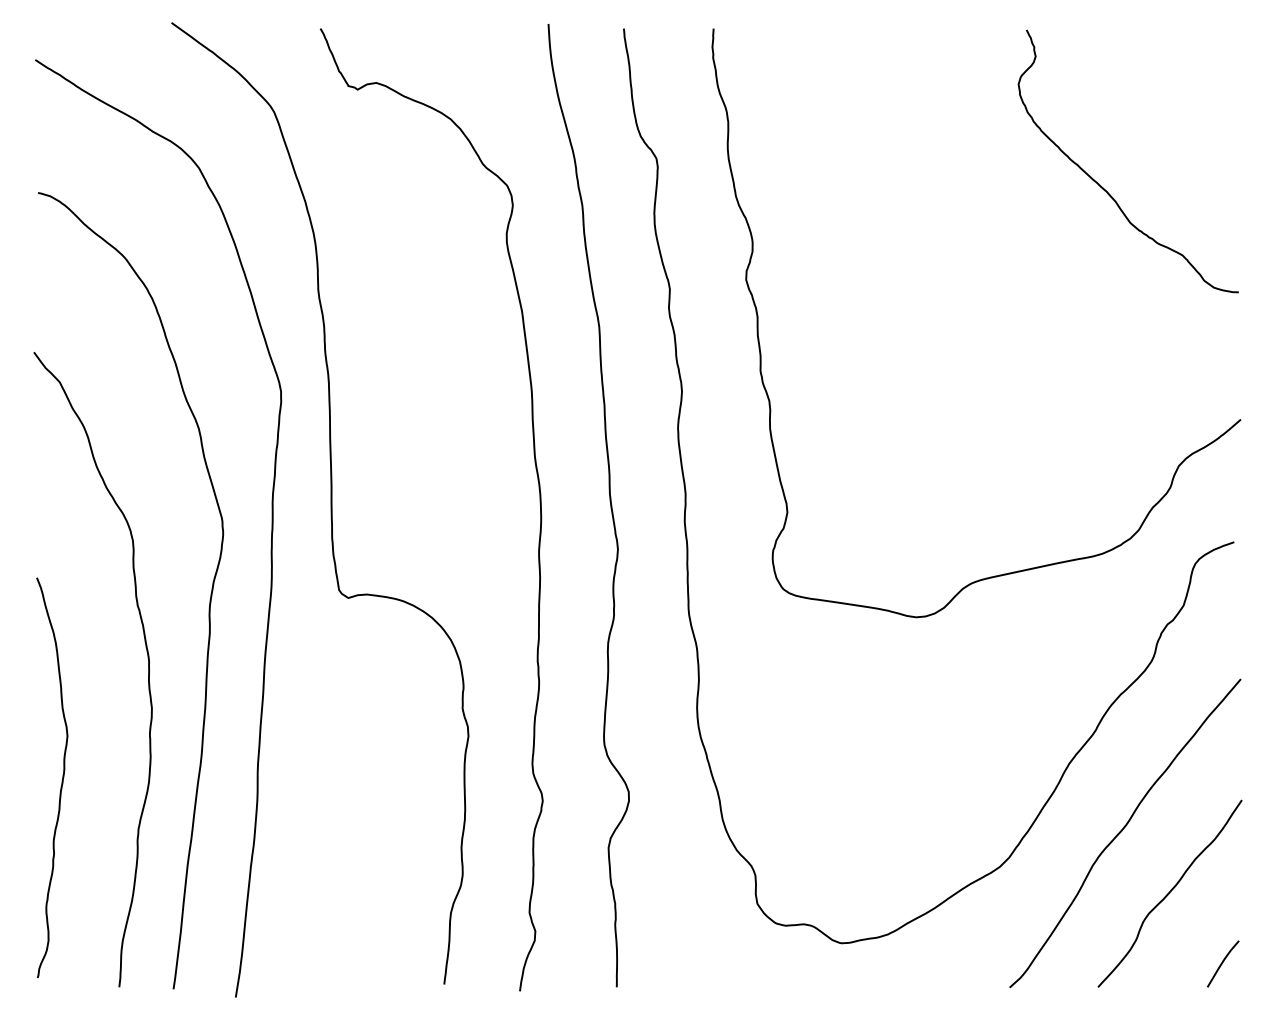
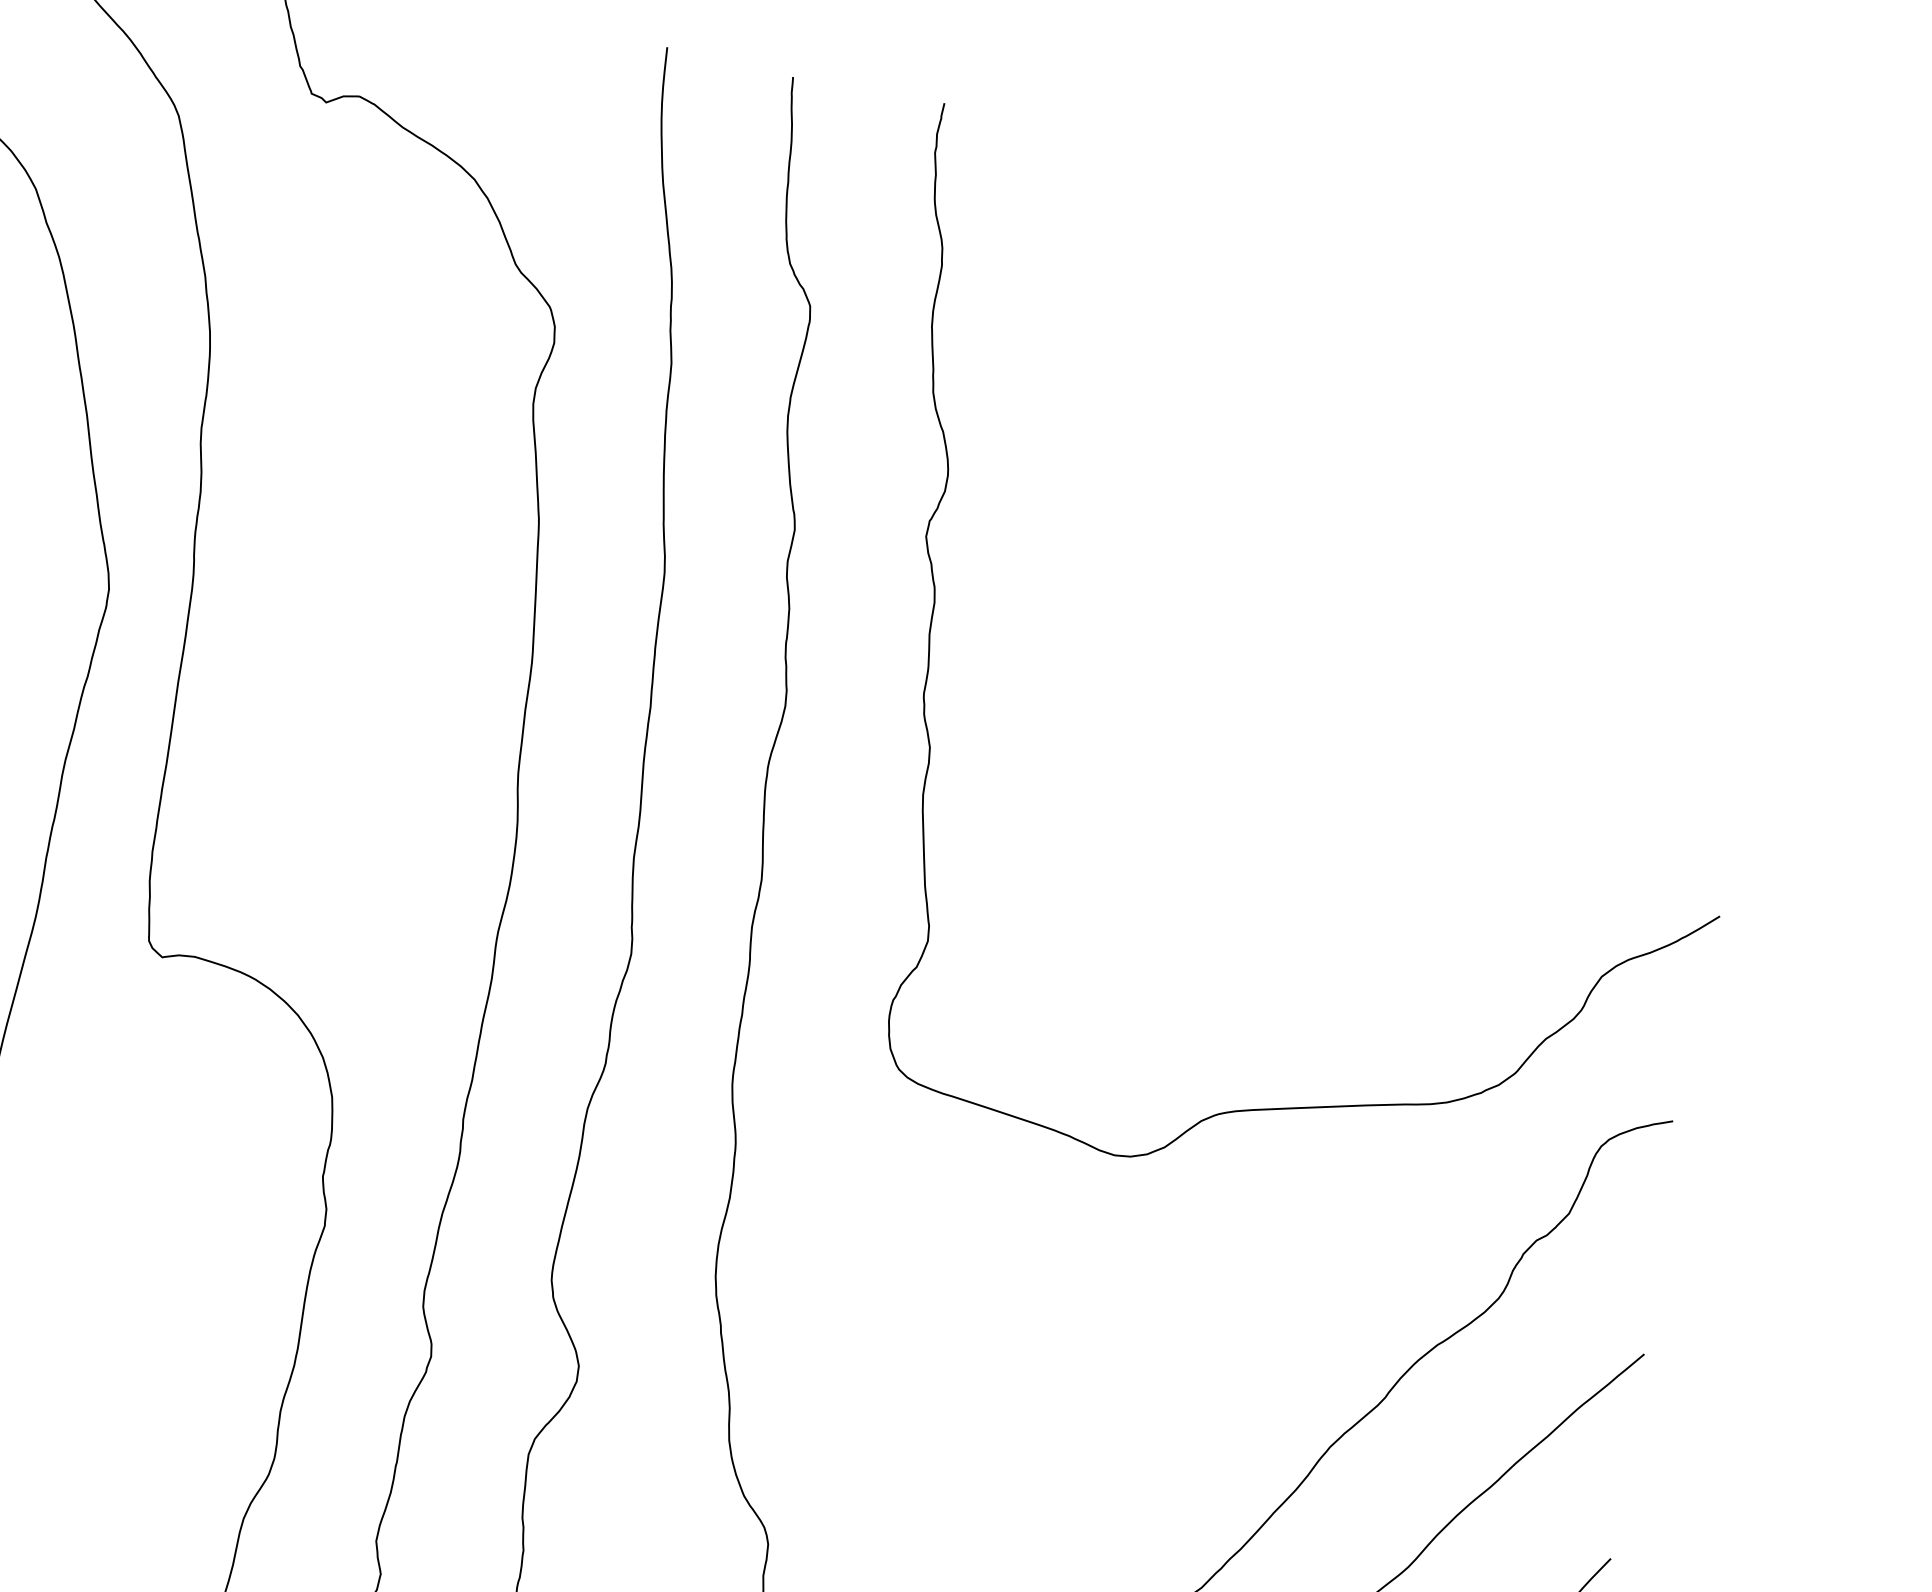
curve: (1102, 186) -> (1554, 482), removed

